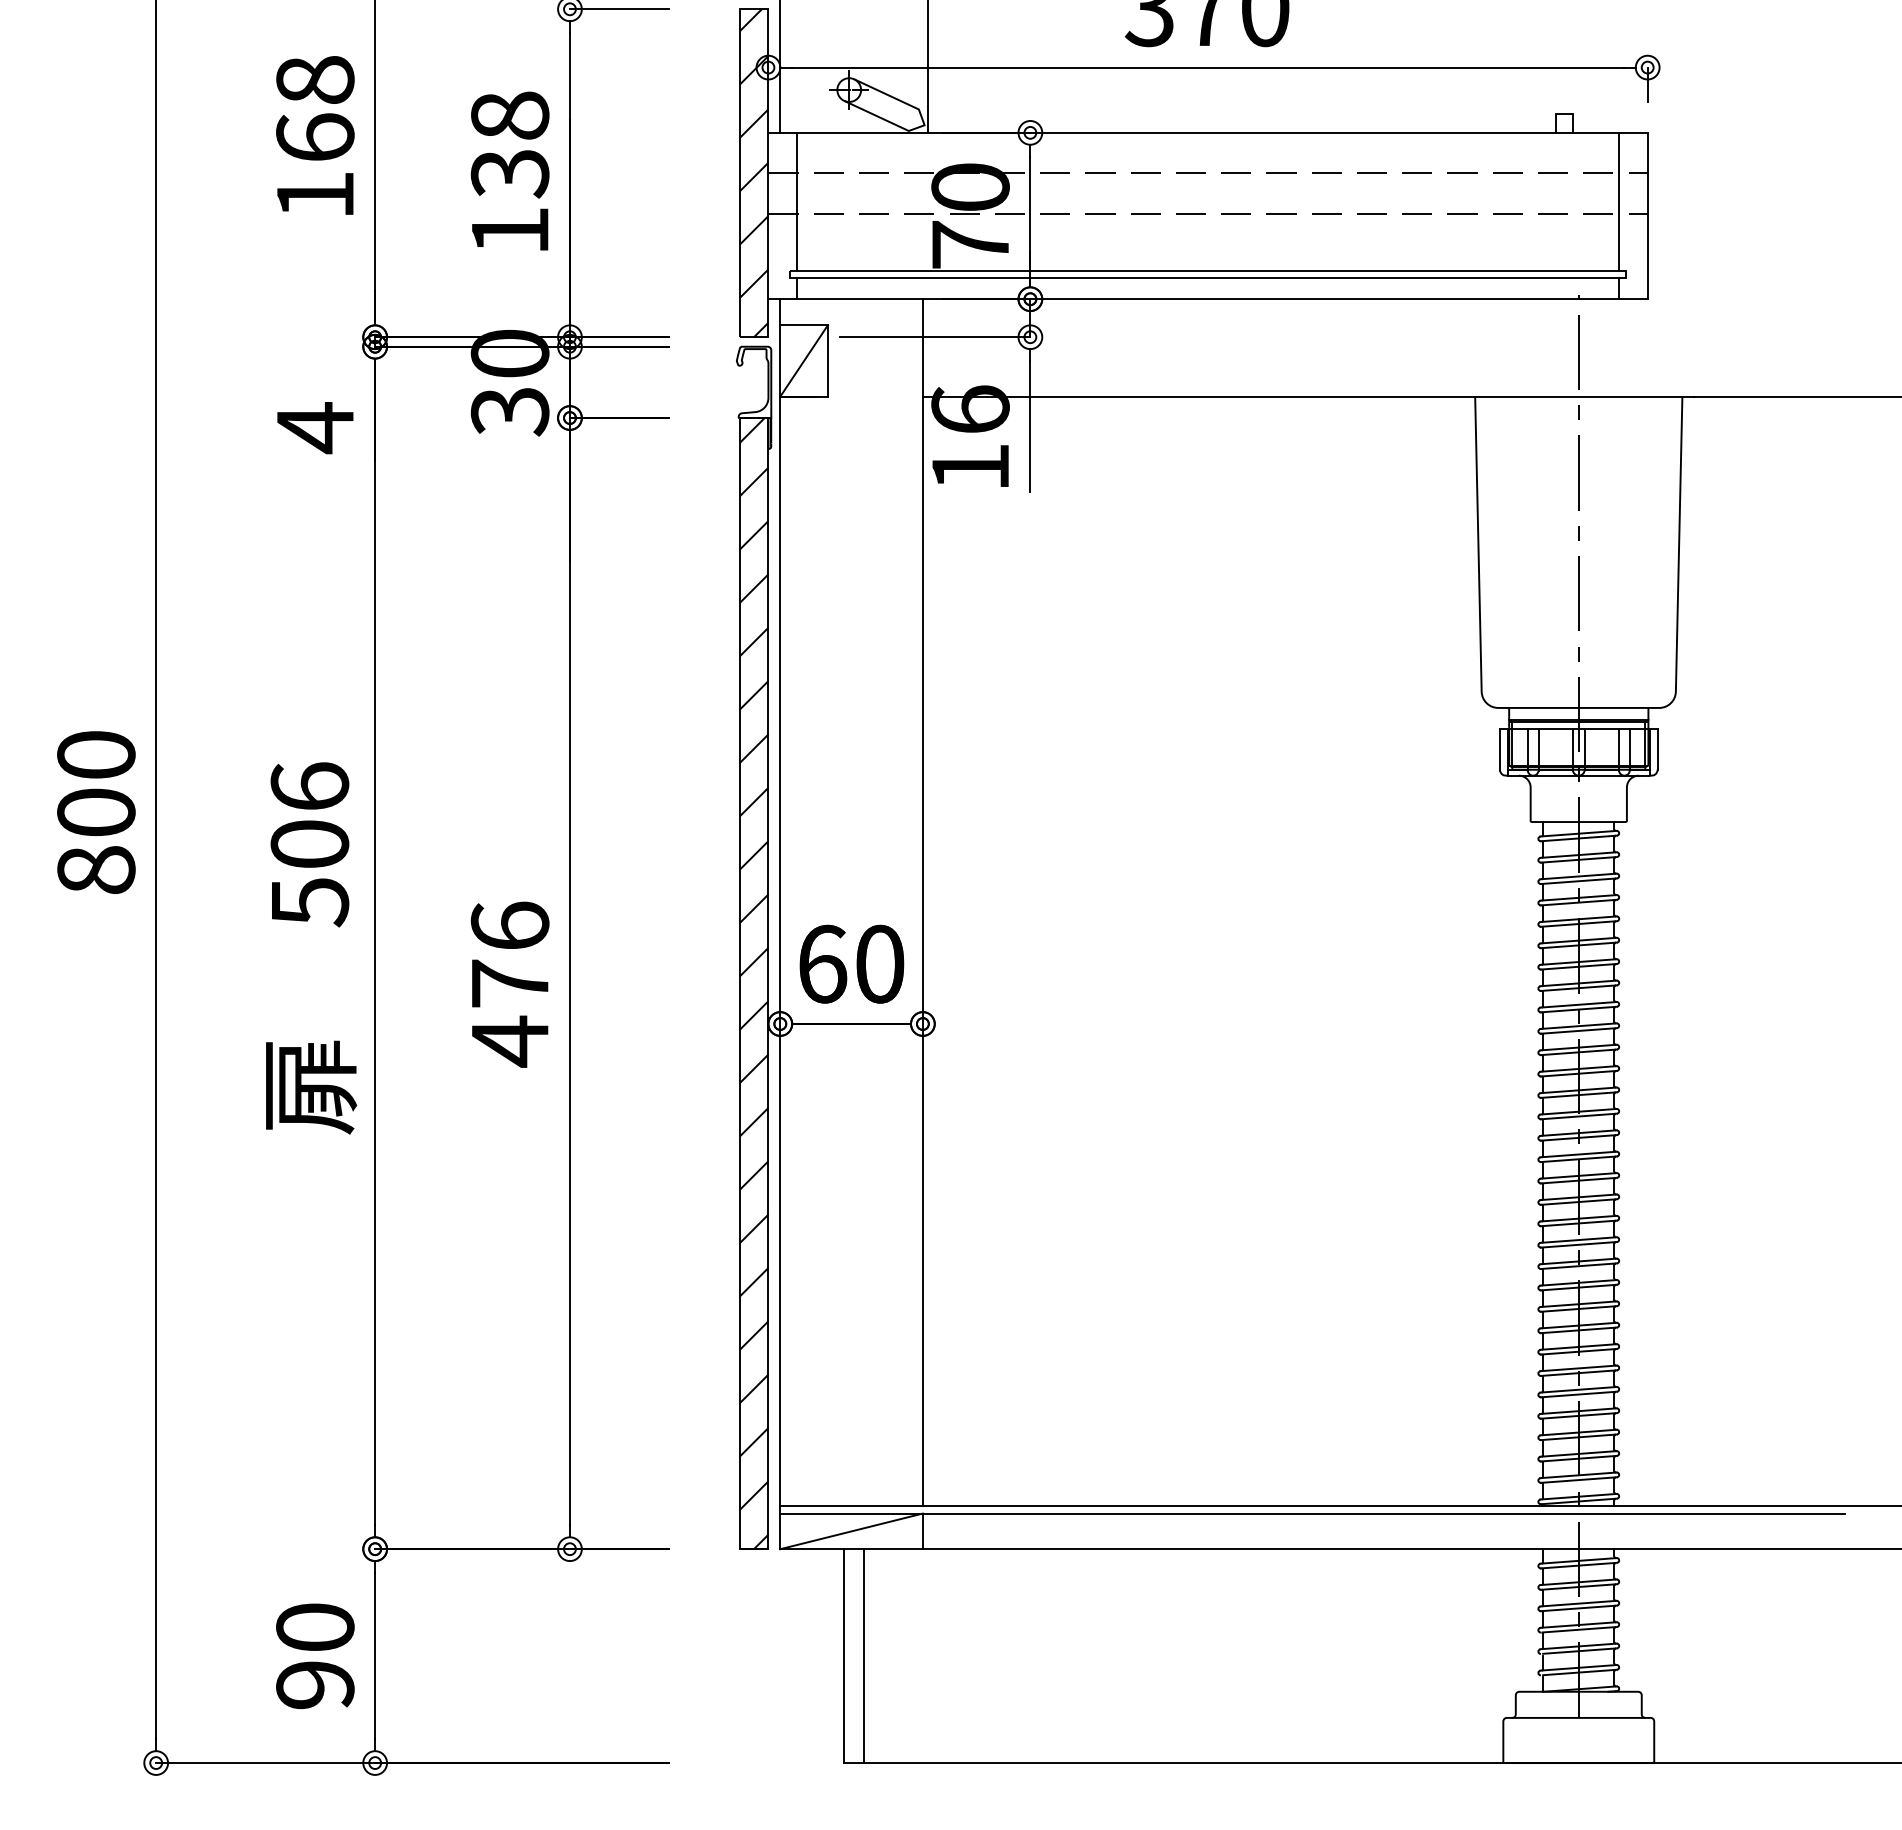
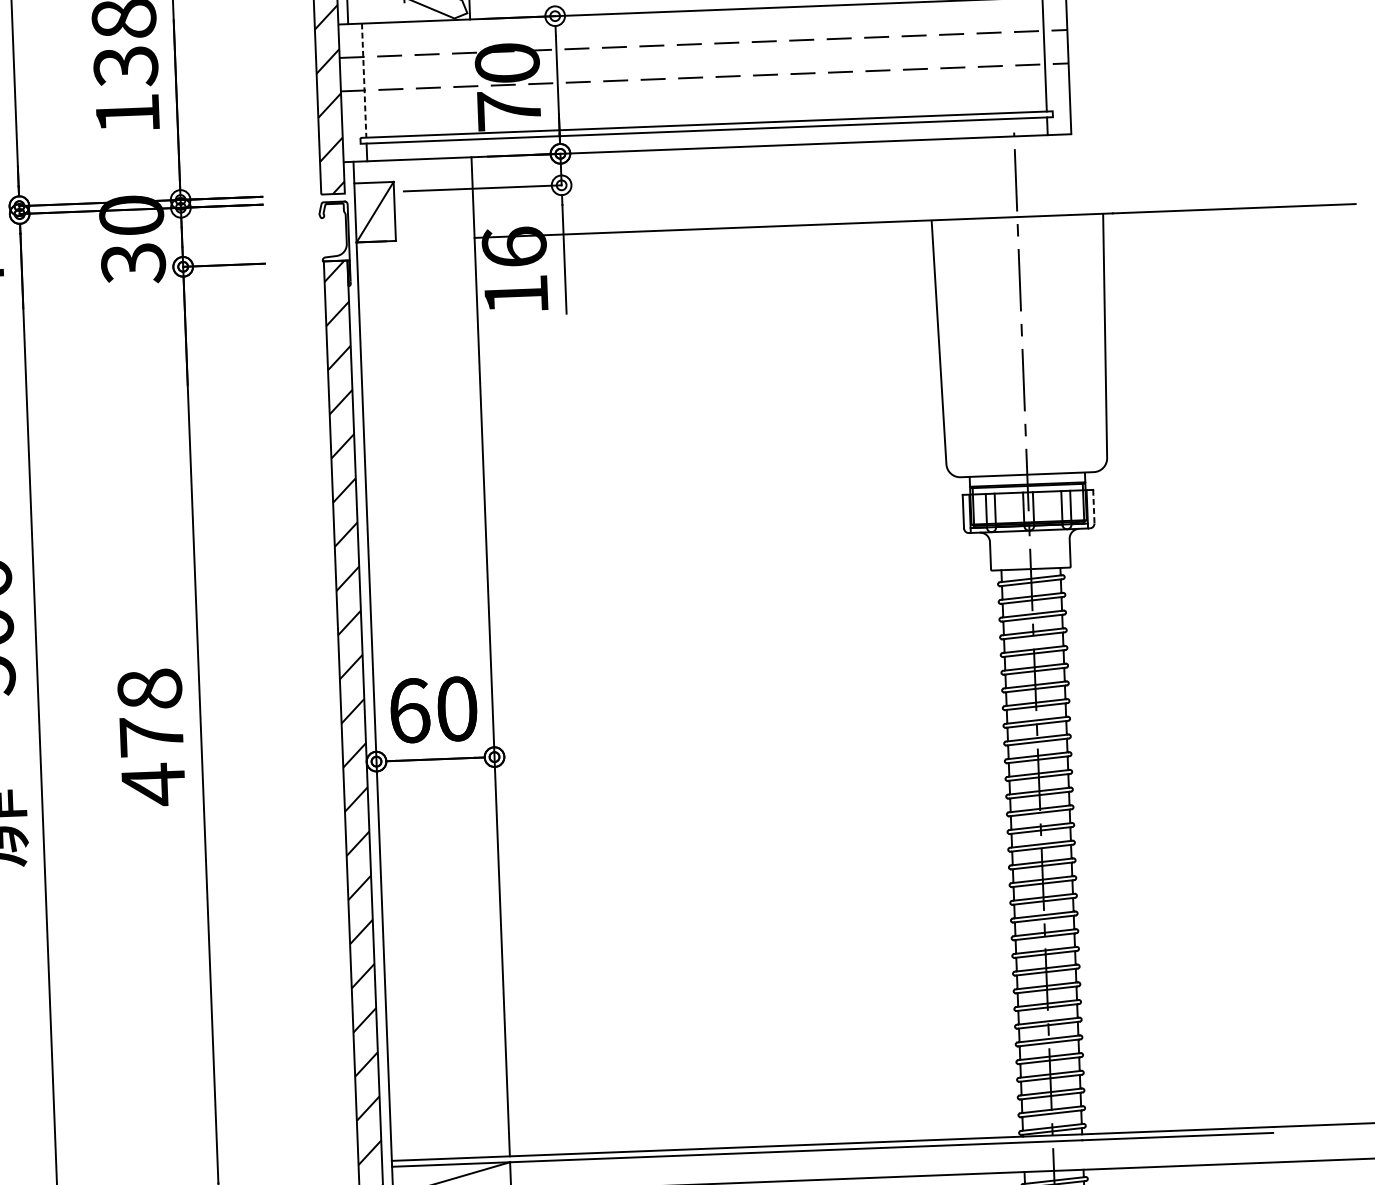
line: (796, 201) -> (363, 80), solid -> dashed
line: (1657, 750) -> (1093, 507), solid -> dashed
text: (509, 925) -> (149, 688), 476 -> 478

